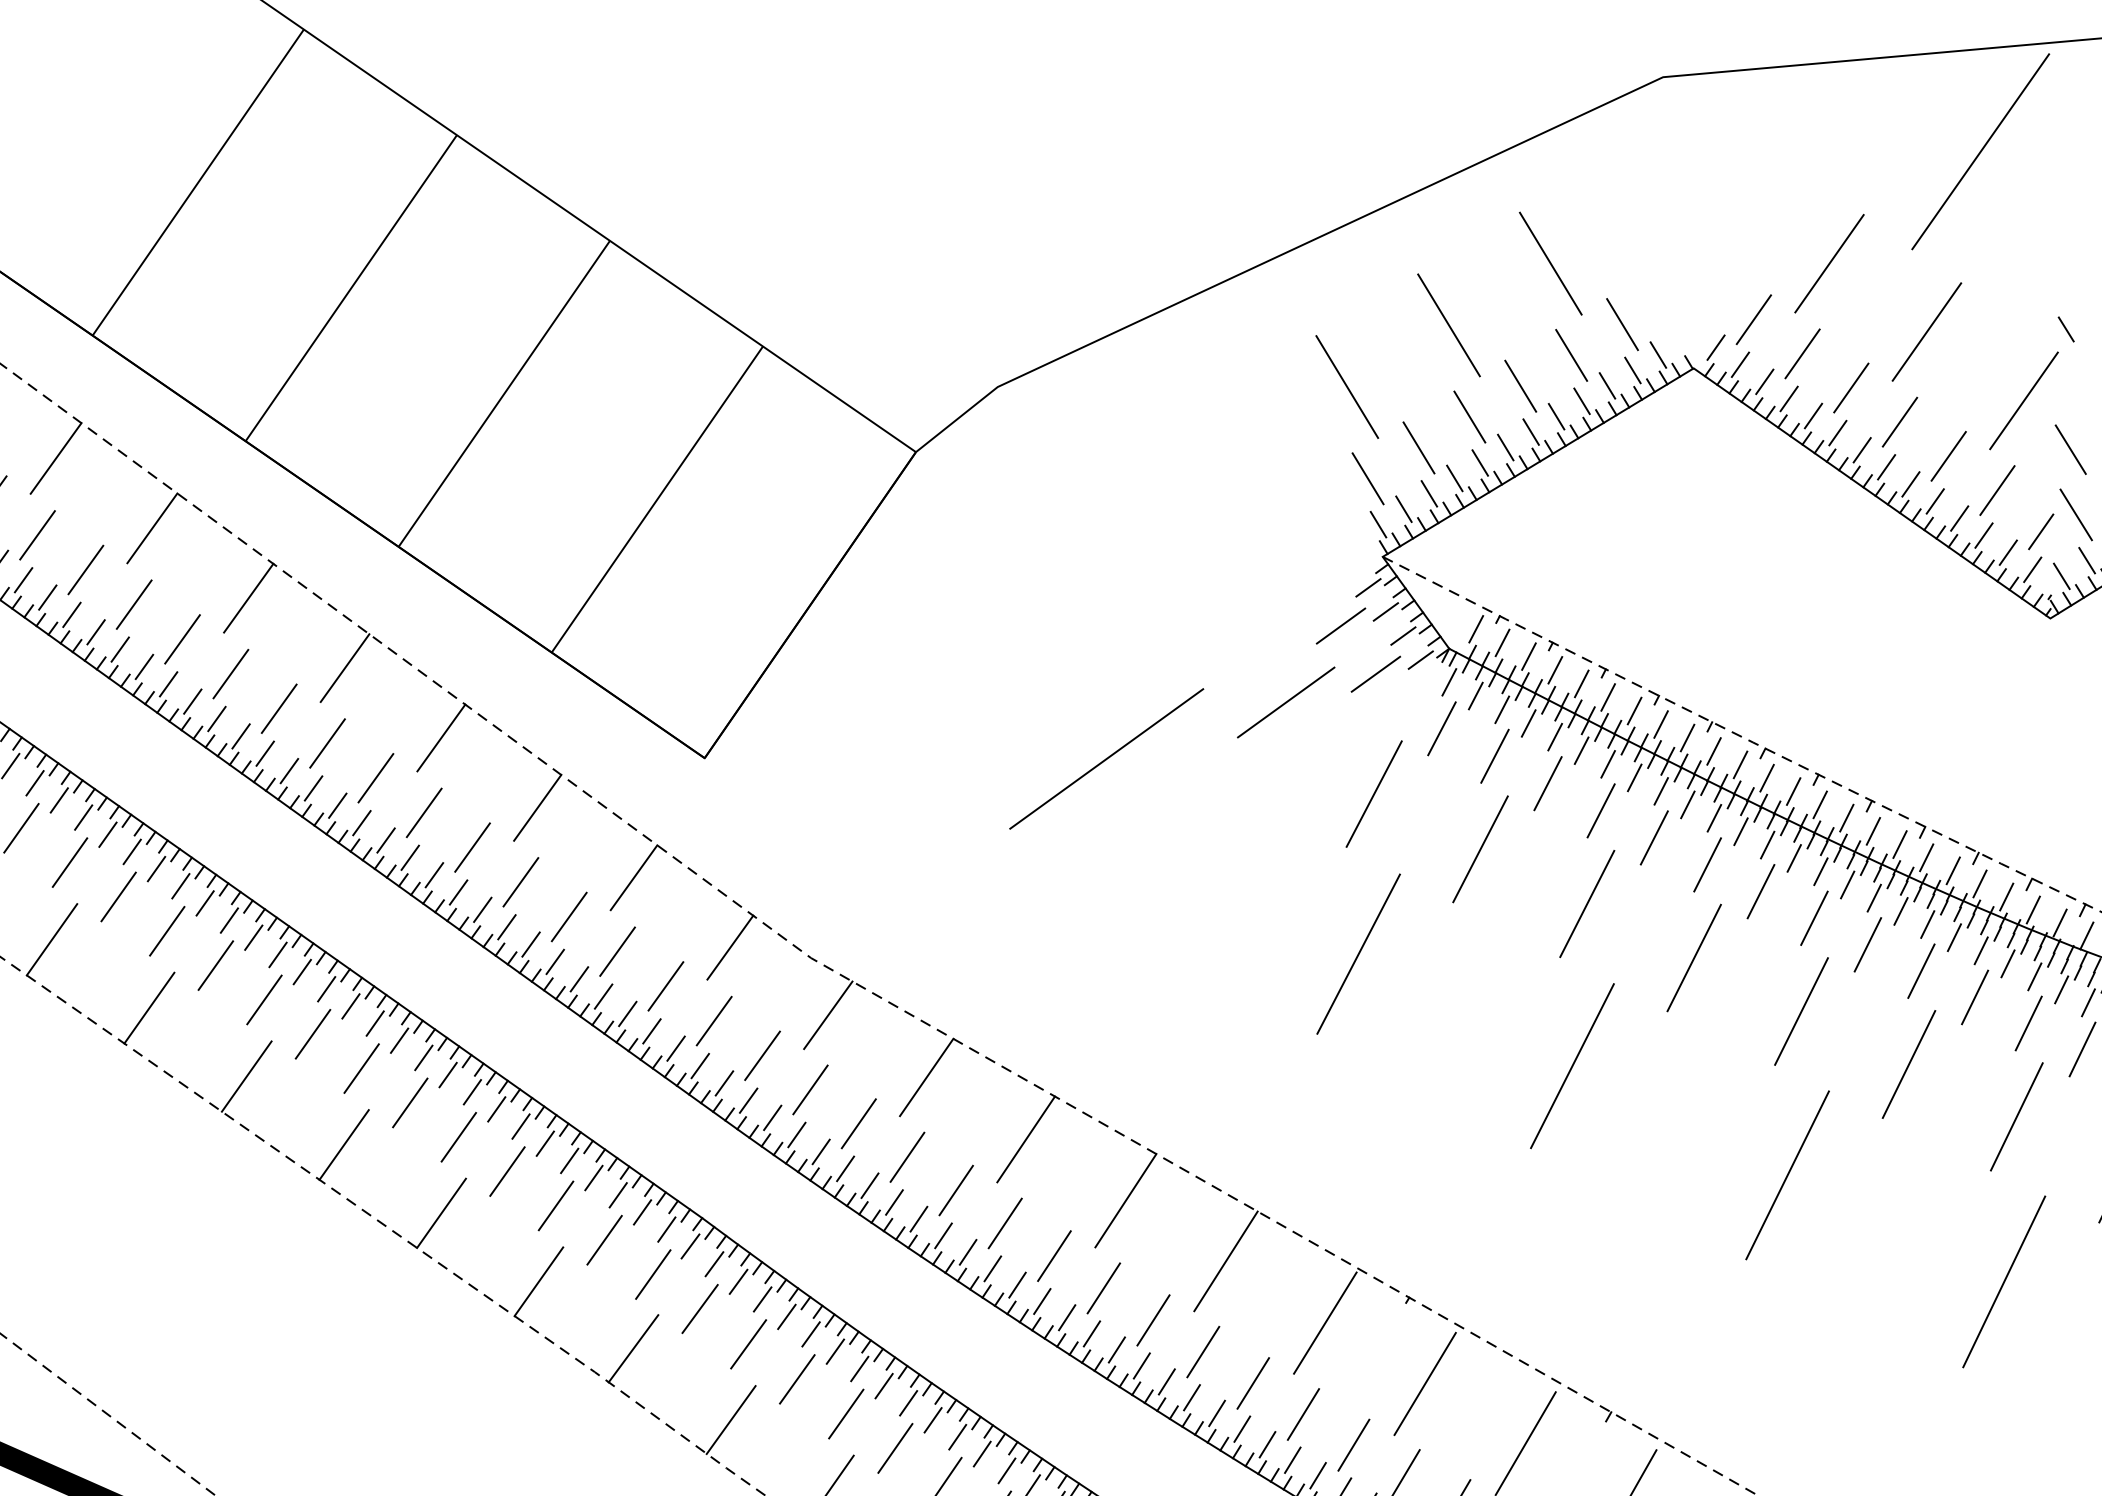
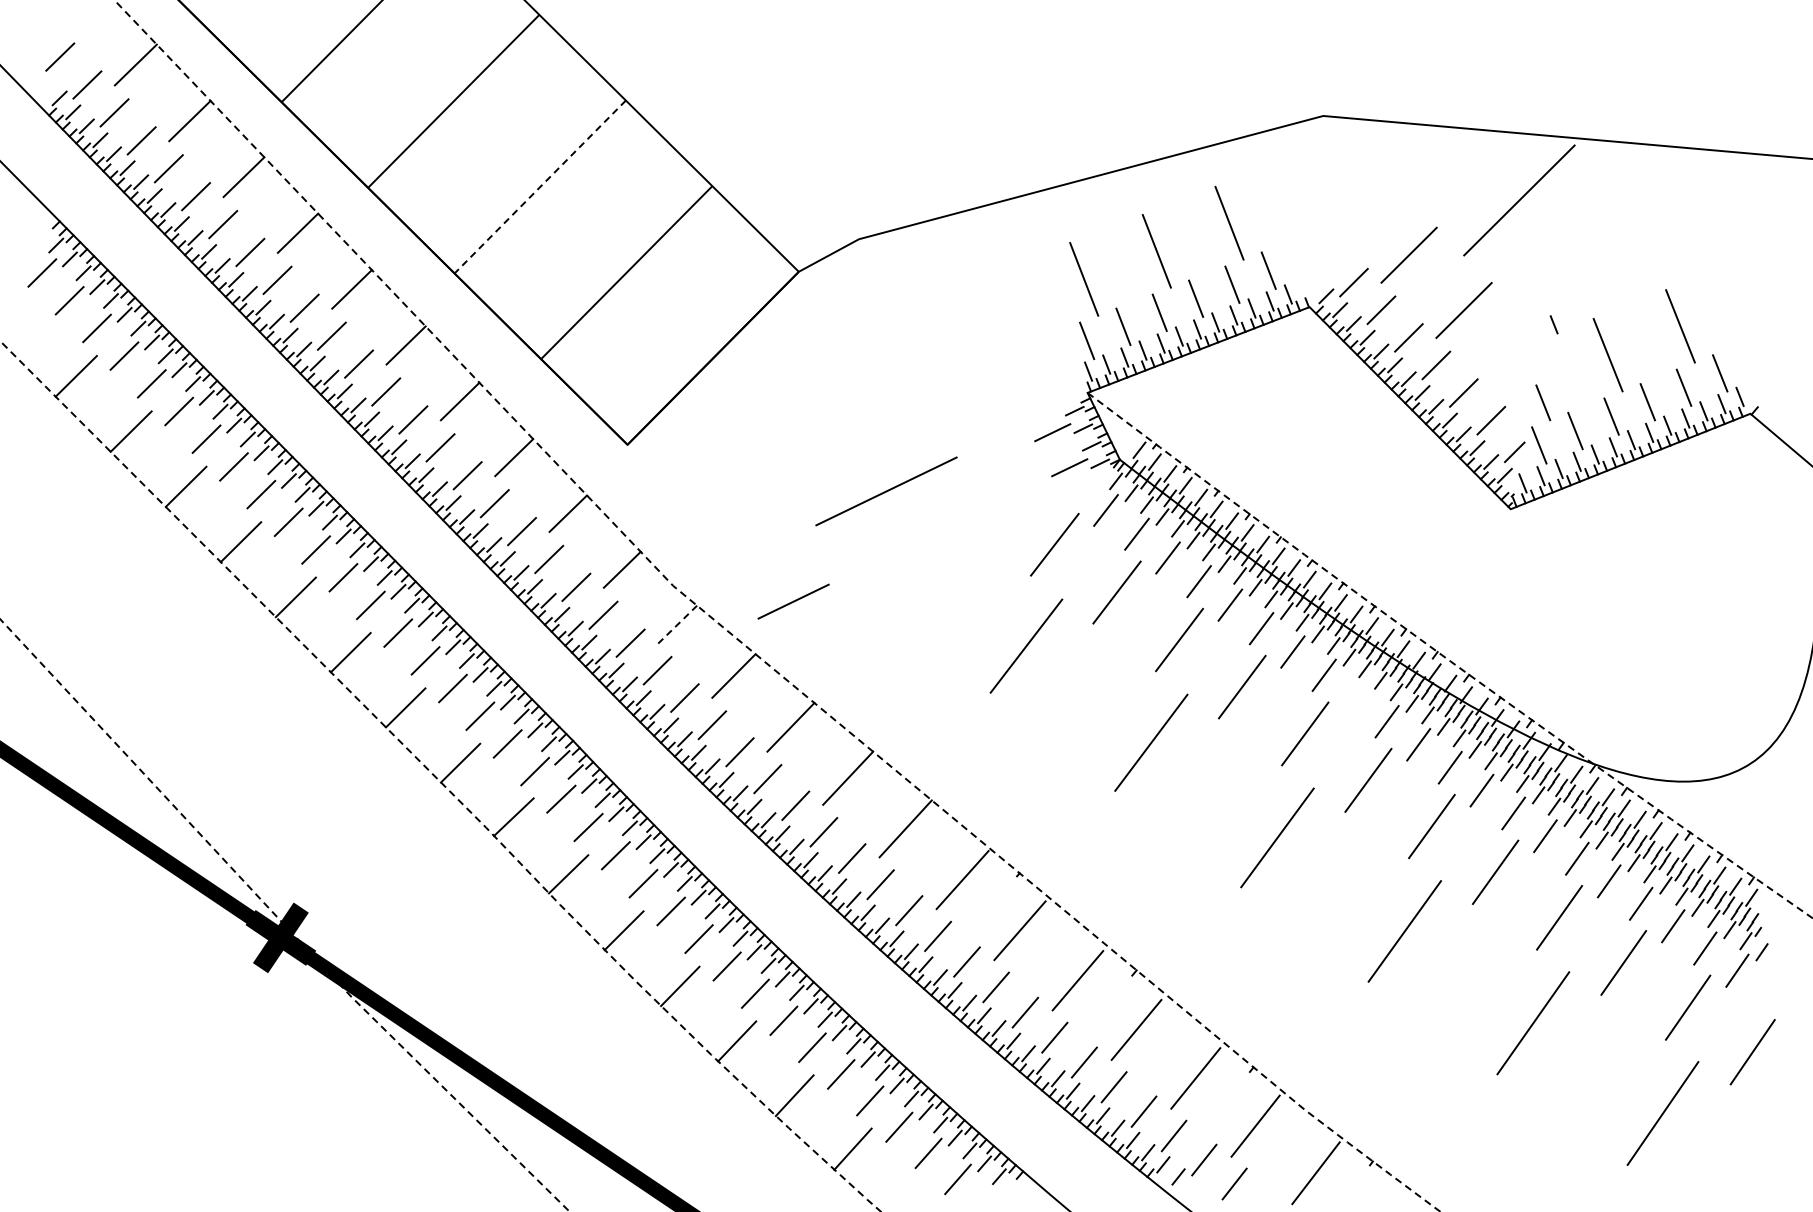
line: (504, 394) -> (540, 187), solid -> dashed
line: (2023, 400) -> (1518, 365), removed
line: (1285, 702) -> (793, 601), moved
line: (1867, 944) -> (1355, 698), removed
line: (829, 1014) -> (678, 624), solid -> dashed

